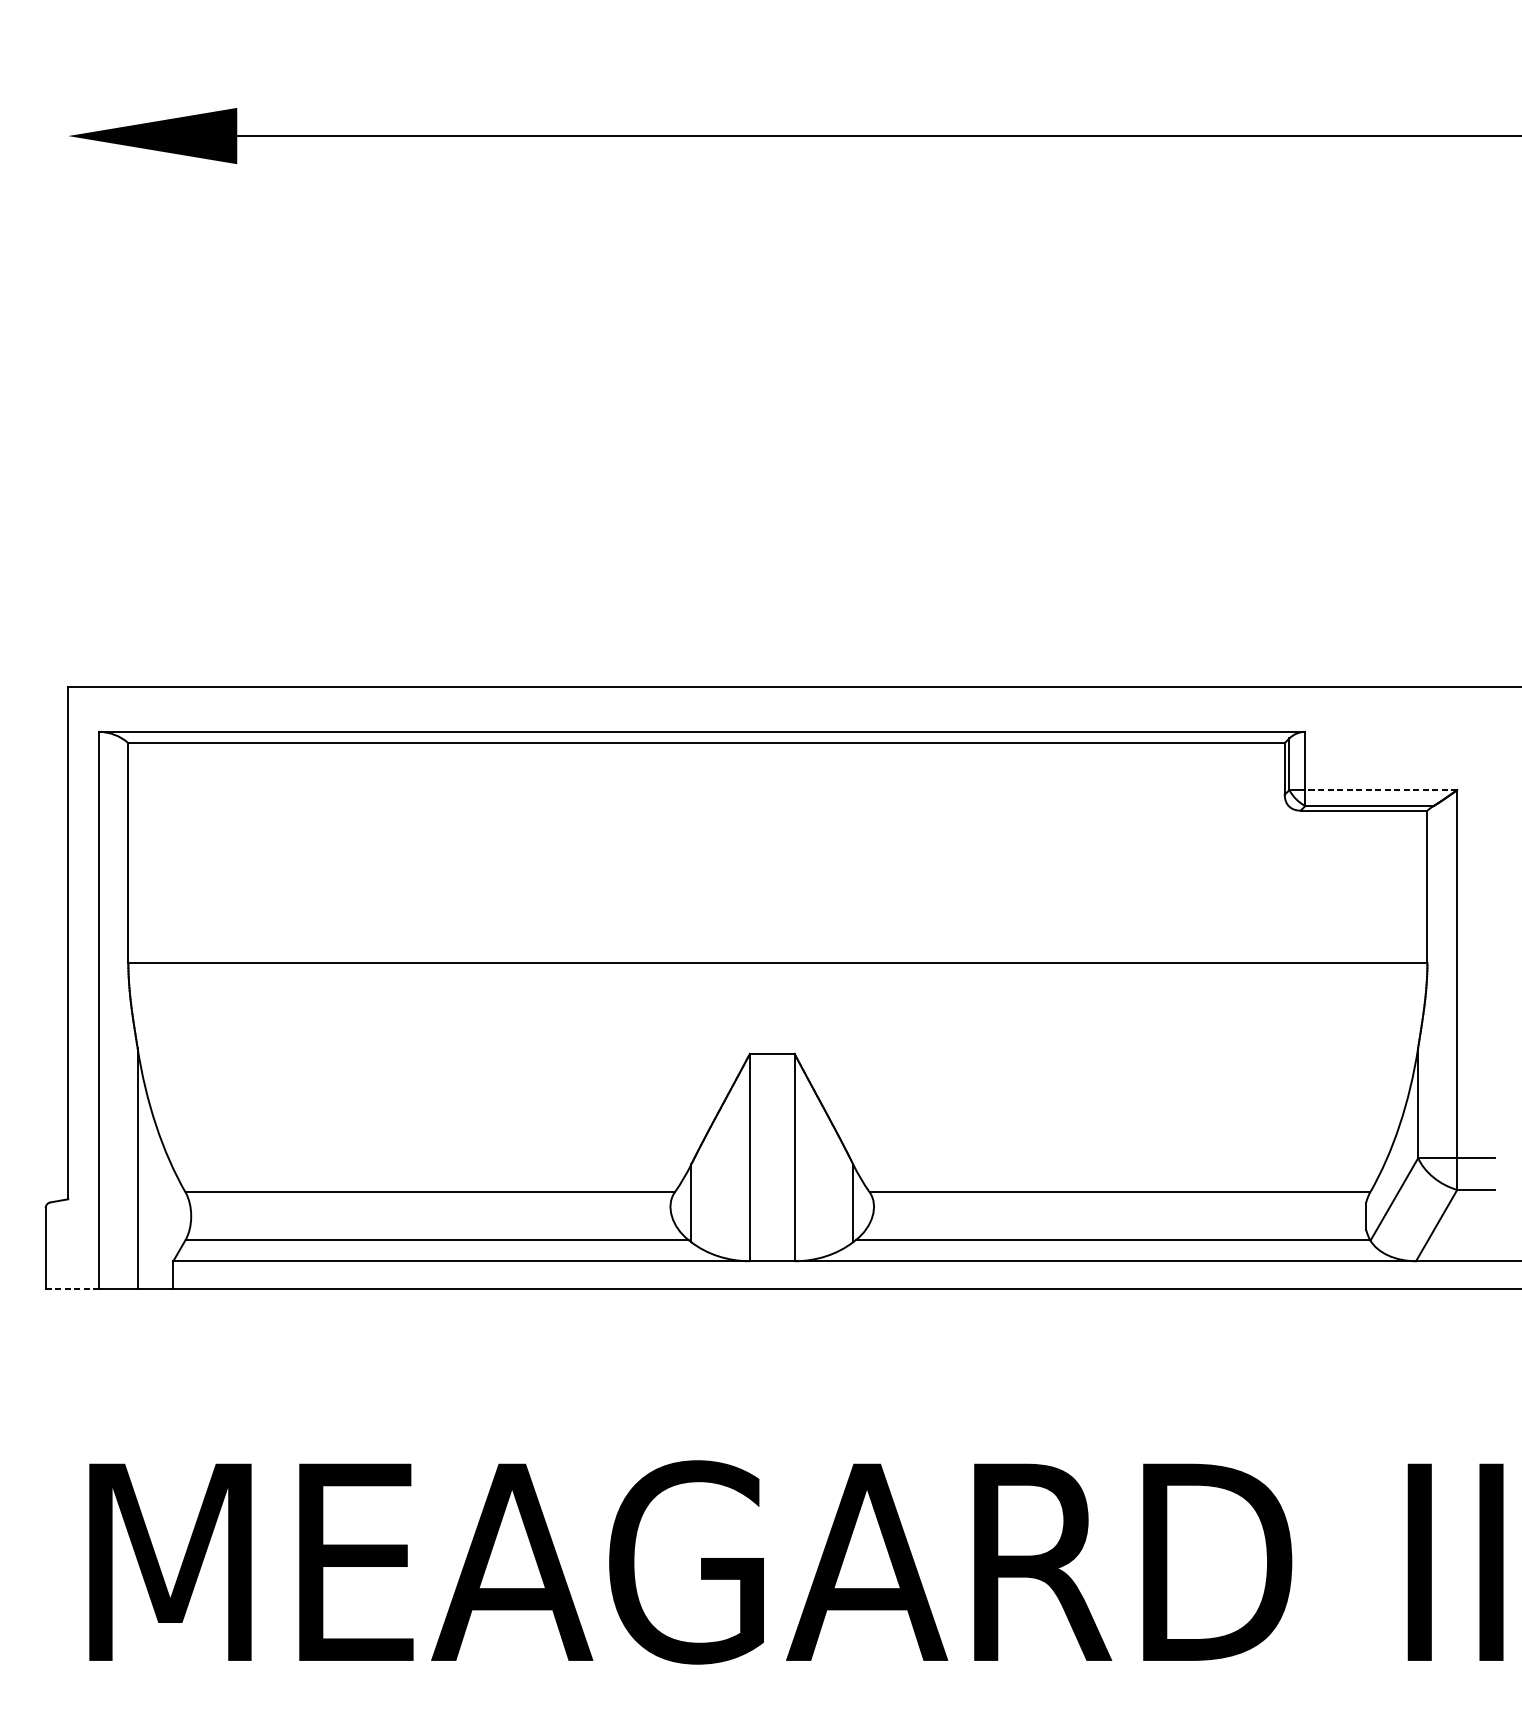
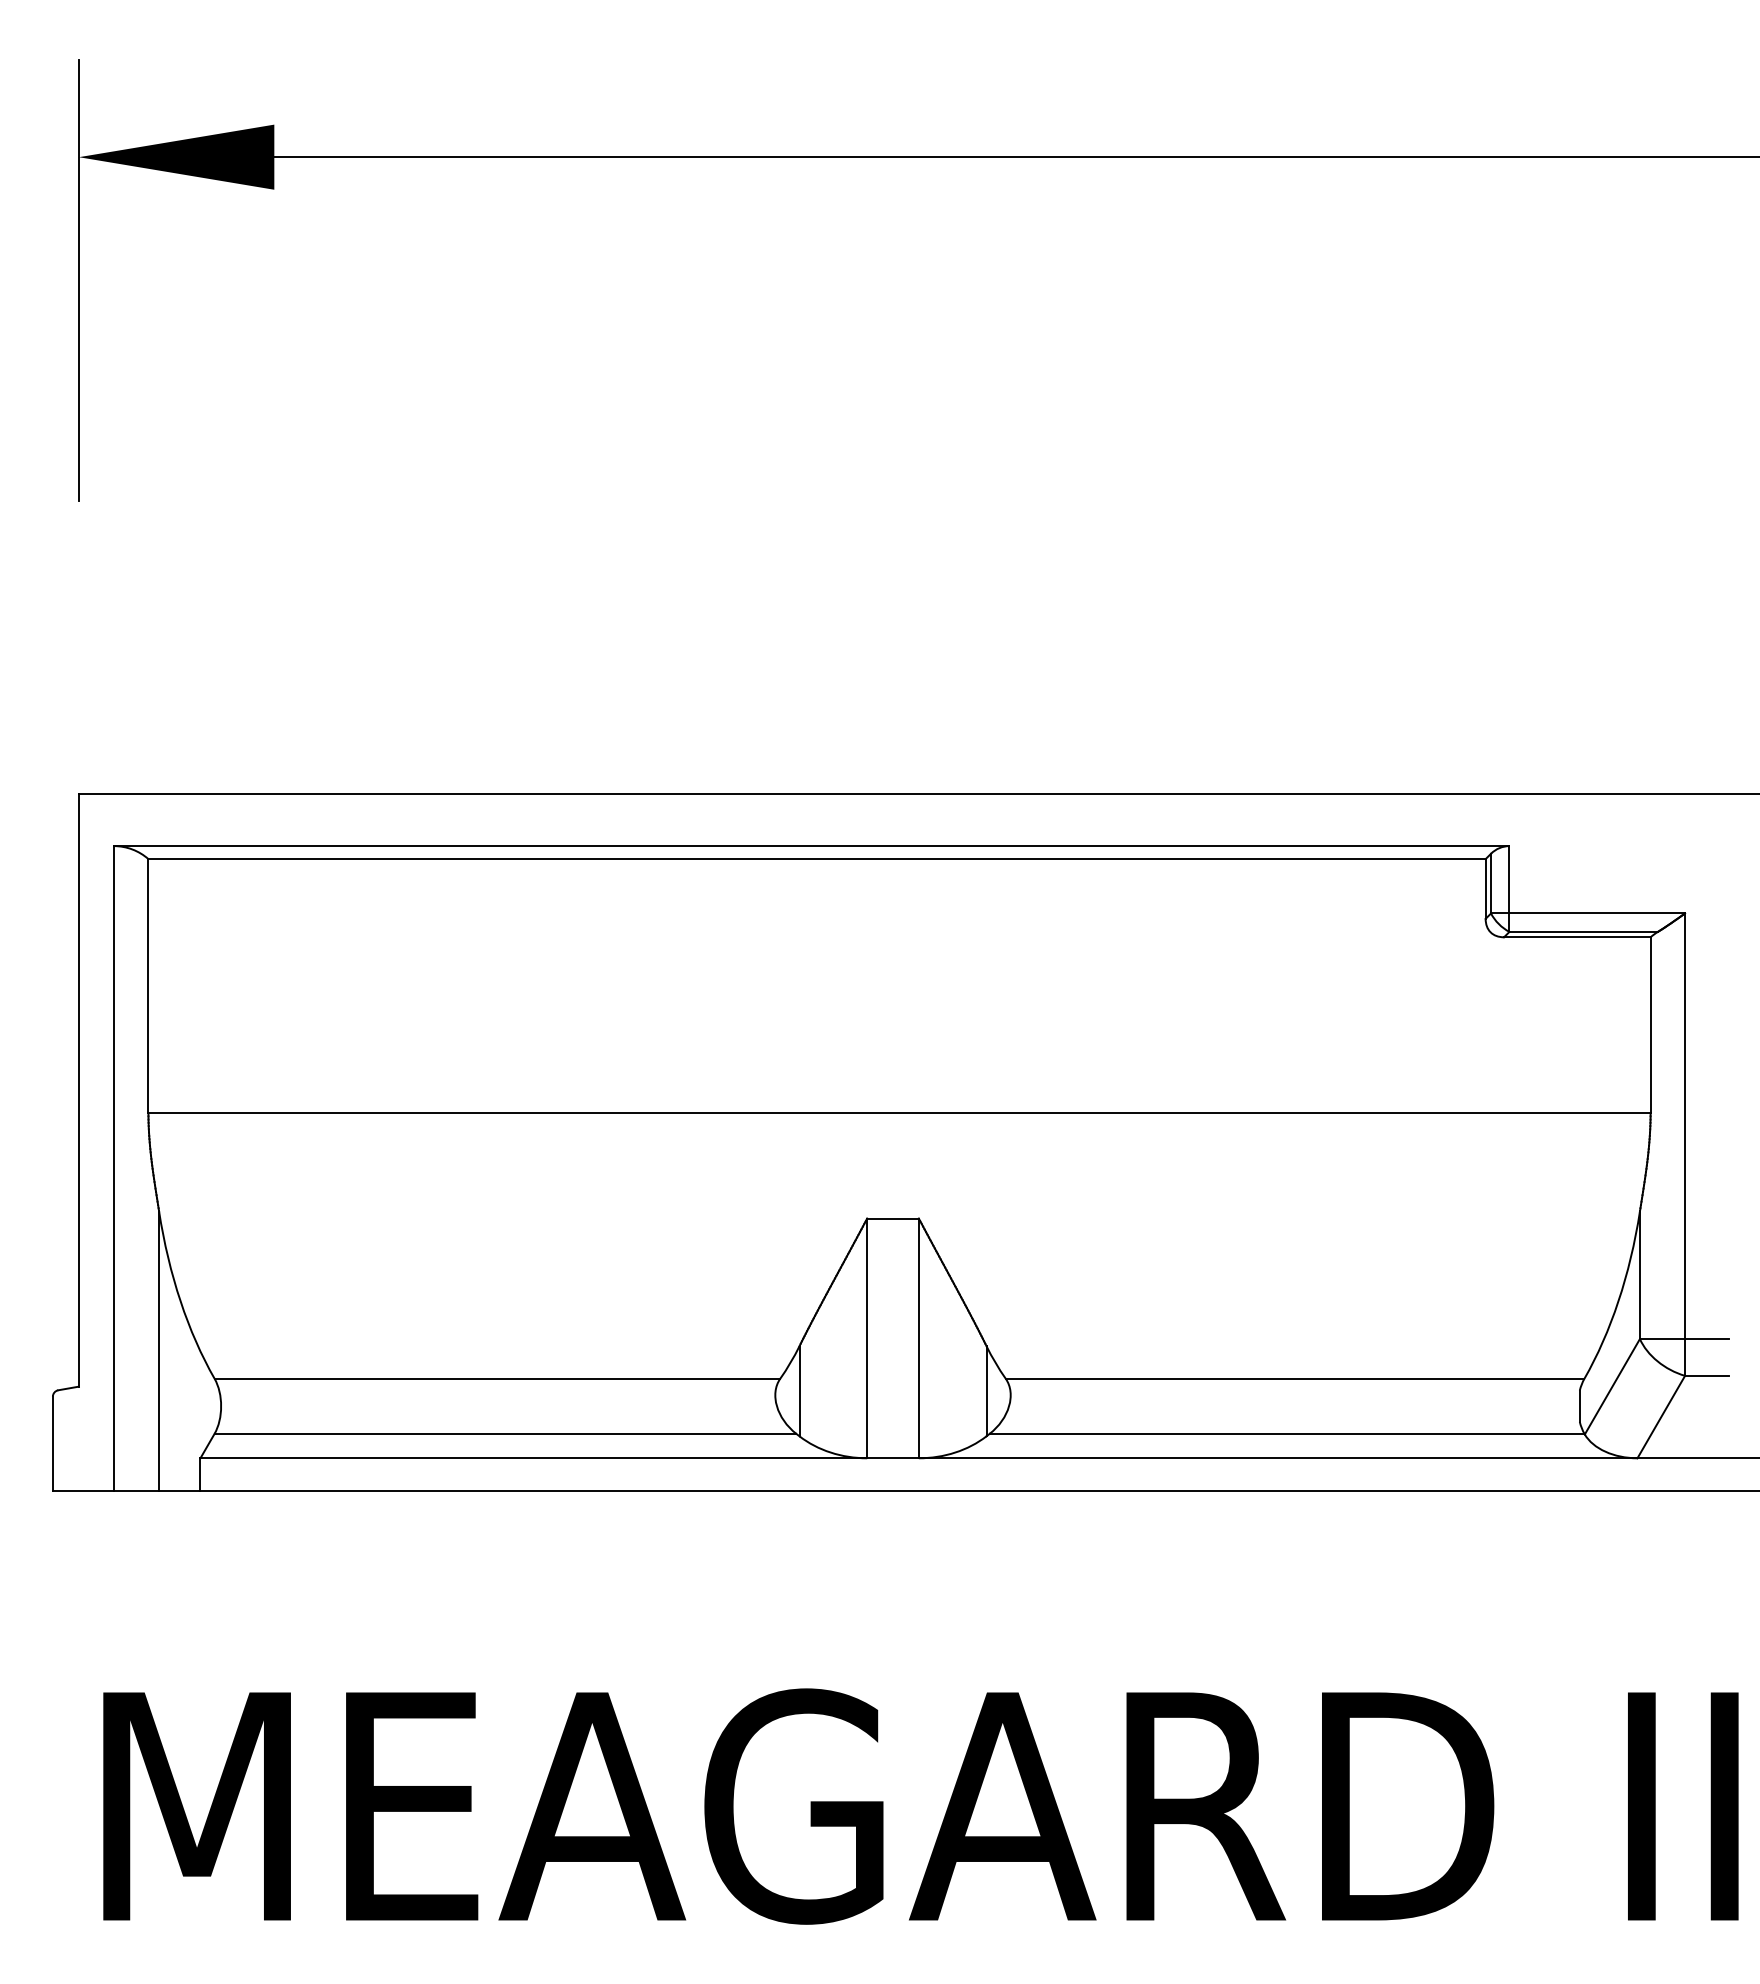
line: (67, 241) -> (78, 279), added
line: (1381, 790) -> (1597, 913), dashed -> solid
line: (72, 1289) -> (83, 1490), dashed -> solid

